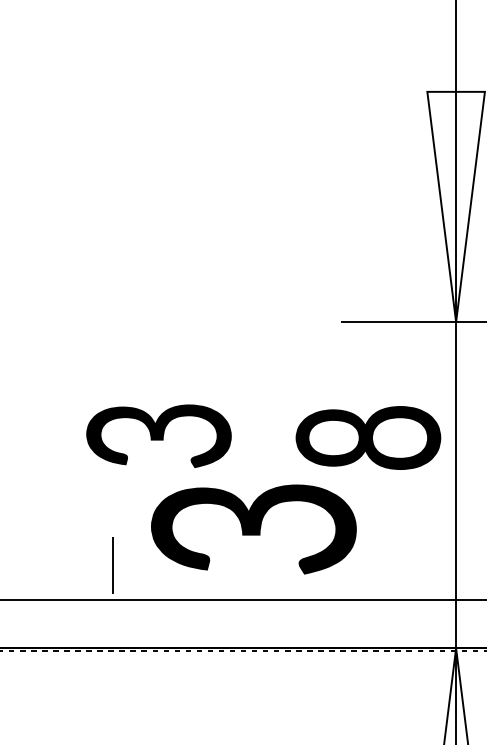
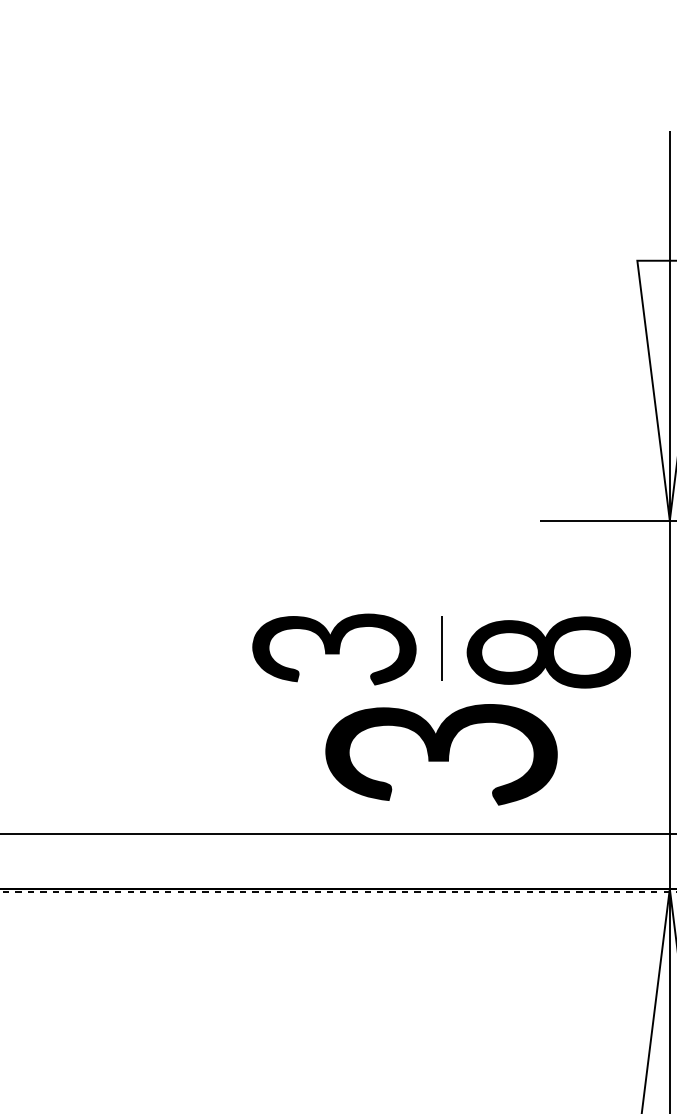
text: (368, 438) -> (548, 652), moved
line: (112, 565) -> (441, 648), moved

